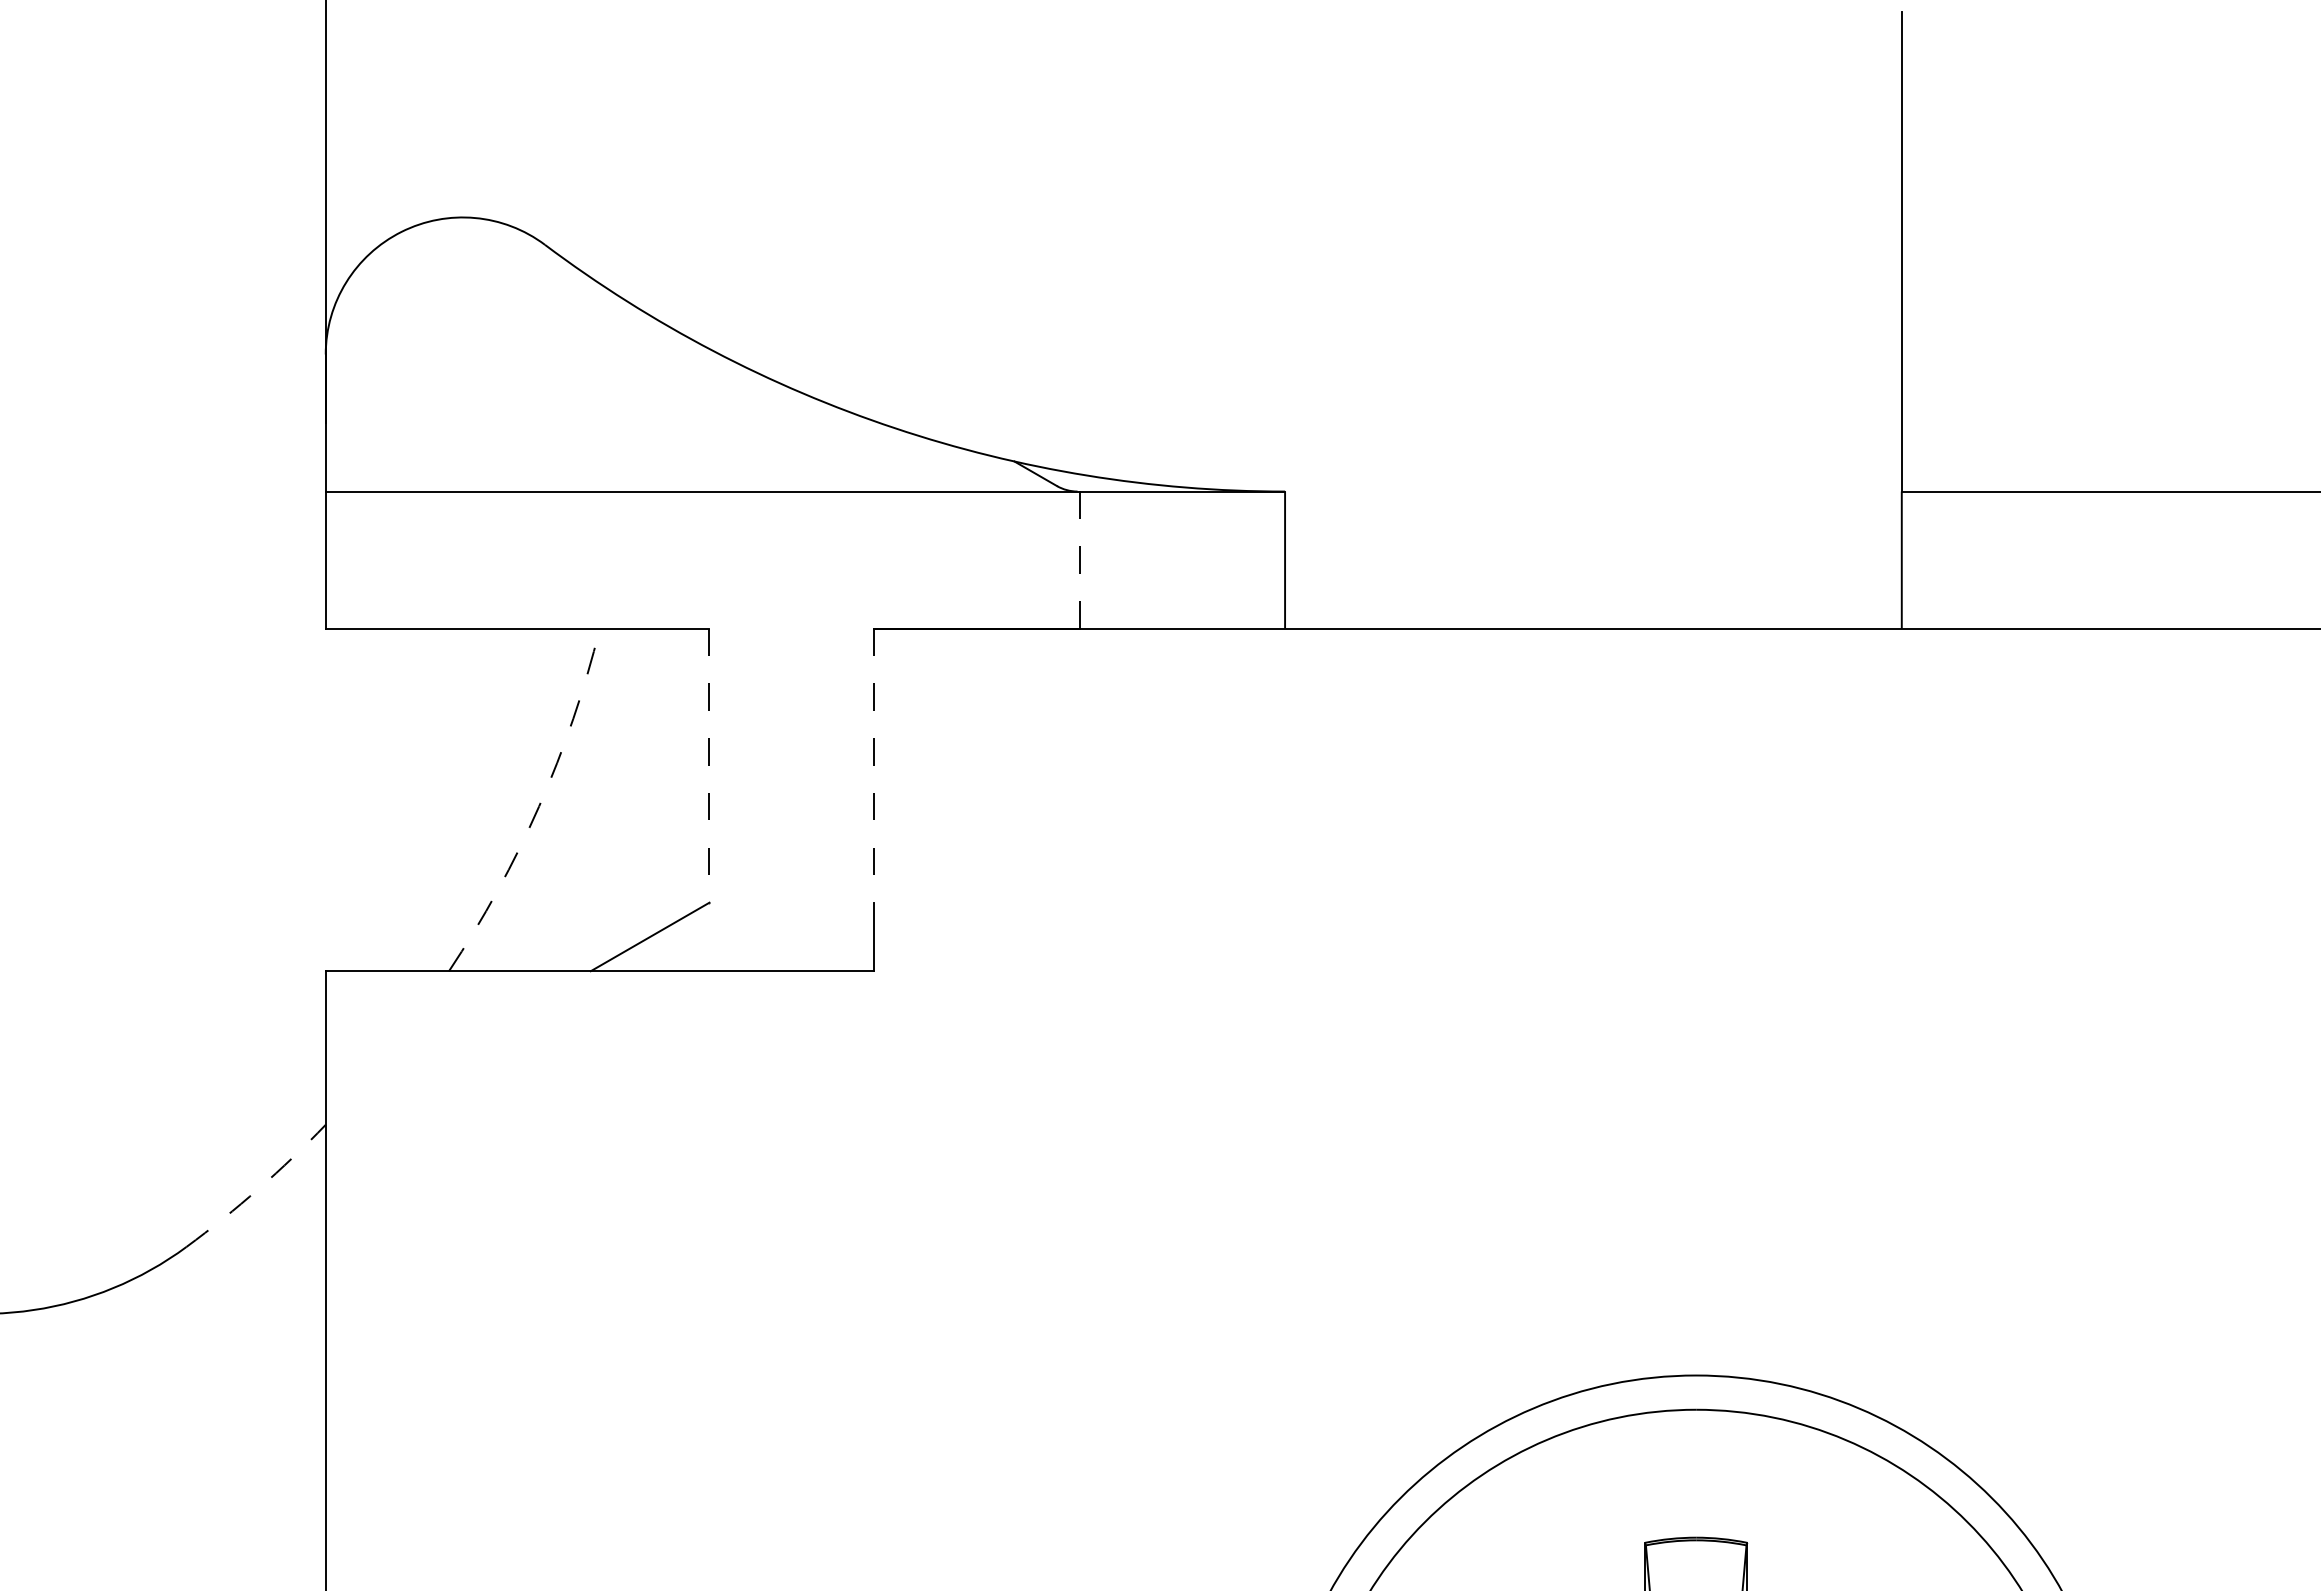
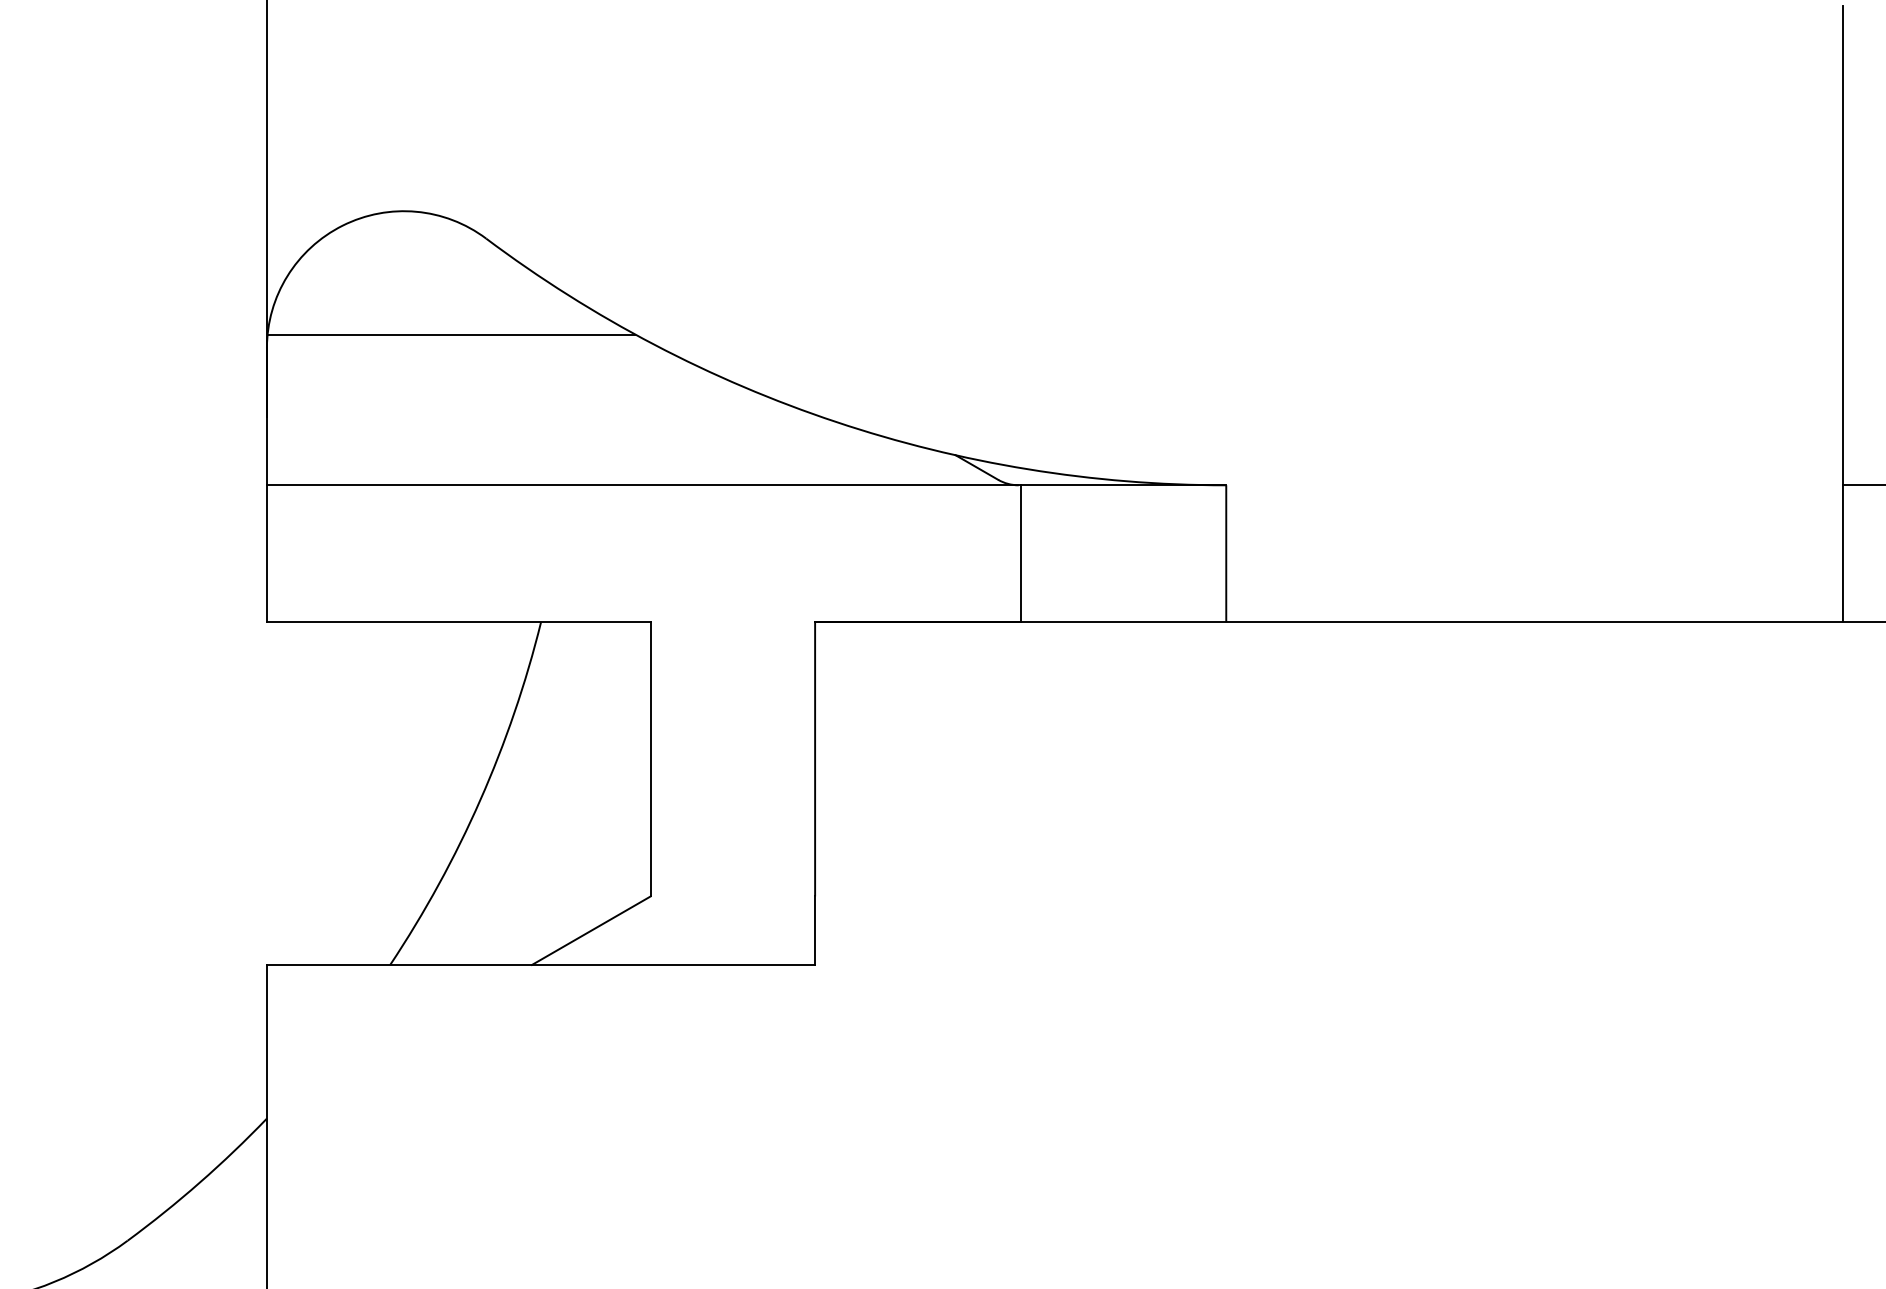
line: (510, 340) -> (451, 334), added
line: (1079, 560) -> (1020, 554), dashed -> solid
arc: (873, 756) -> (814, 750), dashed -> solid
line: (709, 766) -> (650, 760), dashed -> solid
arc: (539, 806) -> (480, 800), dashed -> solid
arc: (258, 1188) -> (199, 1182), dashed -> solid

